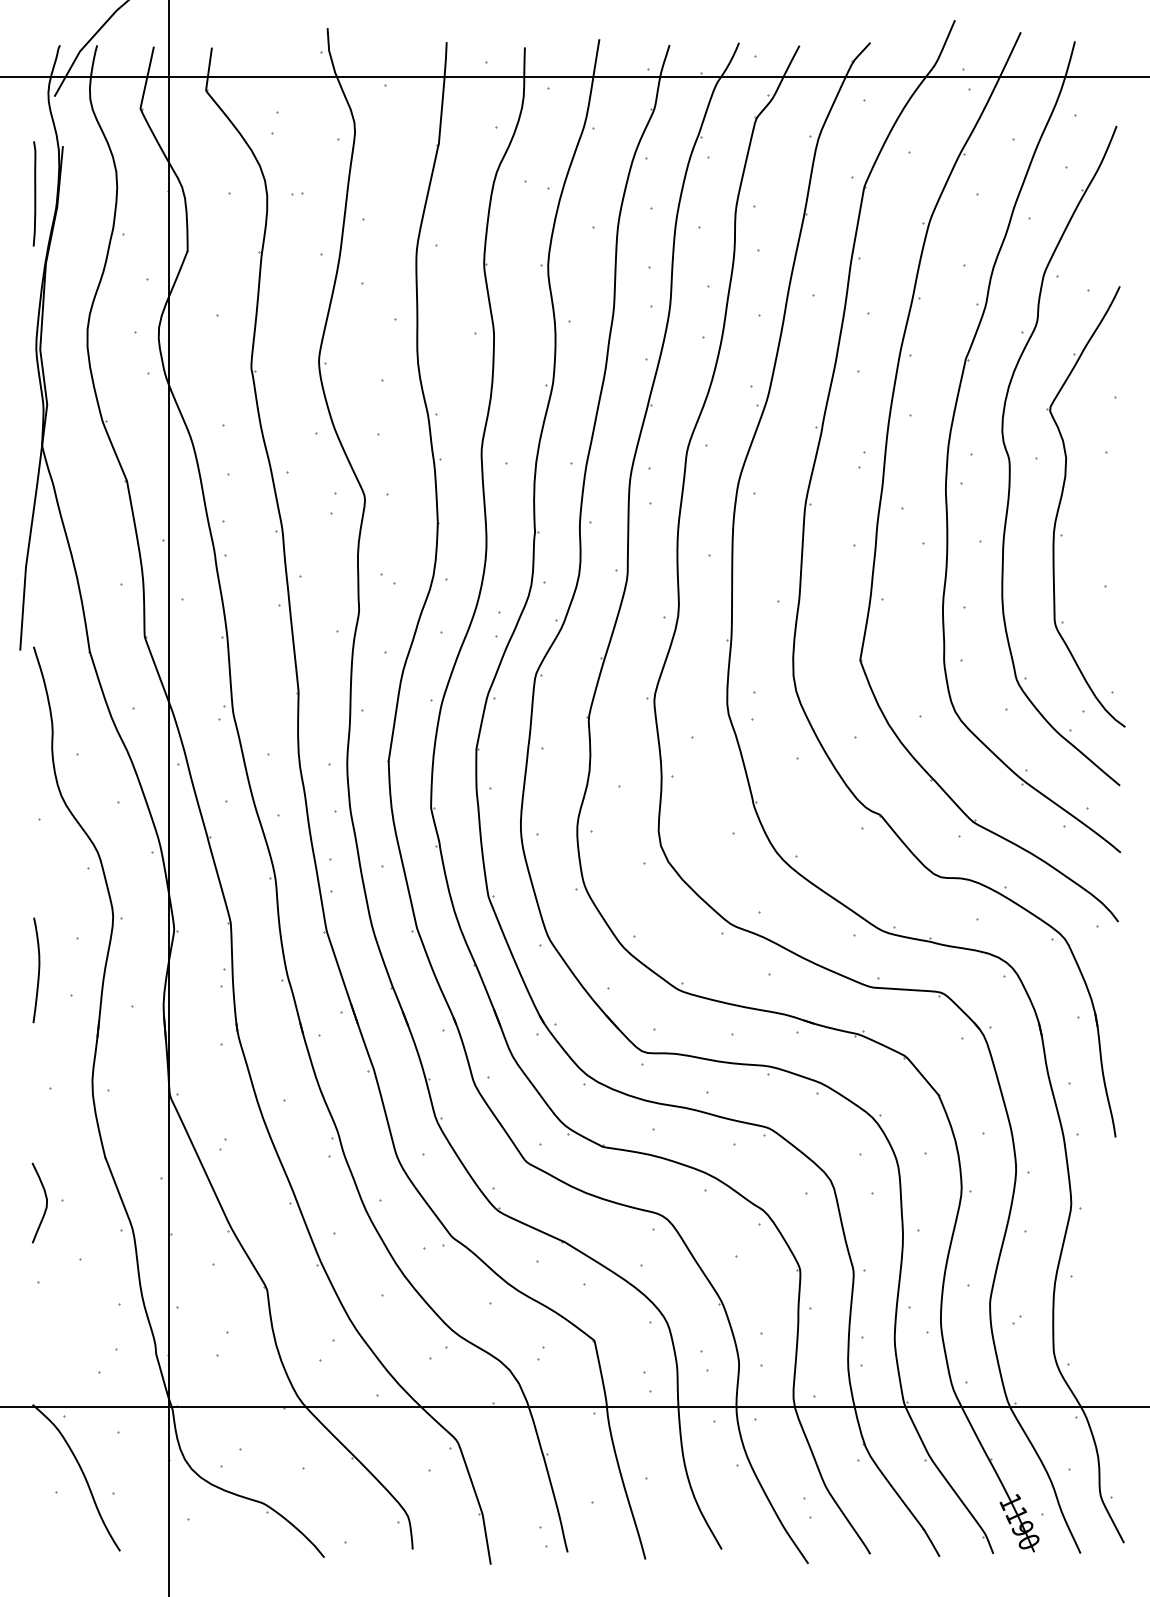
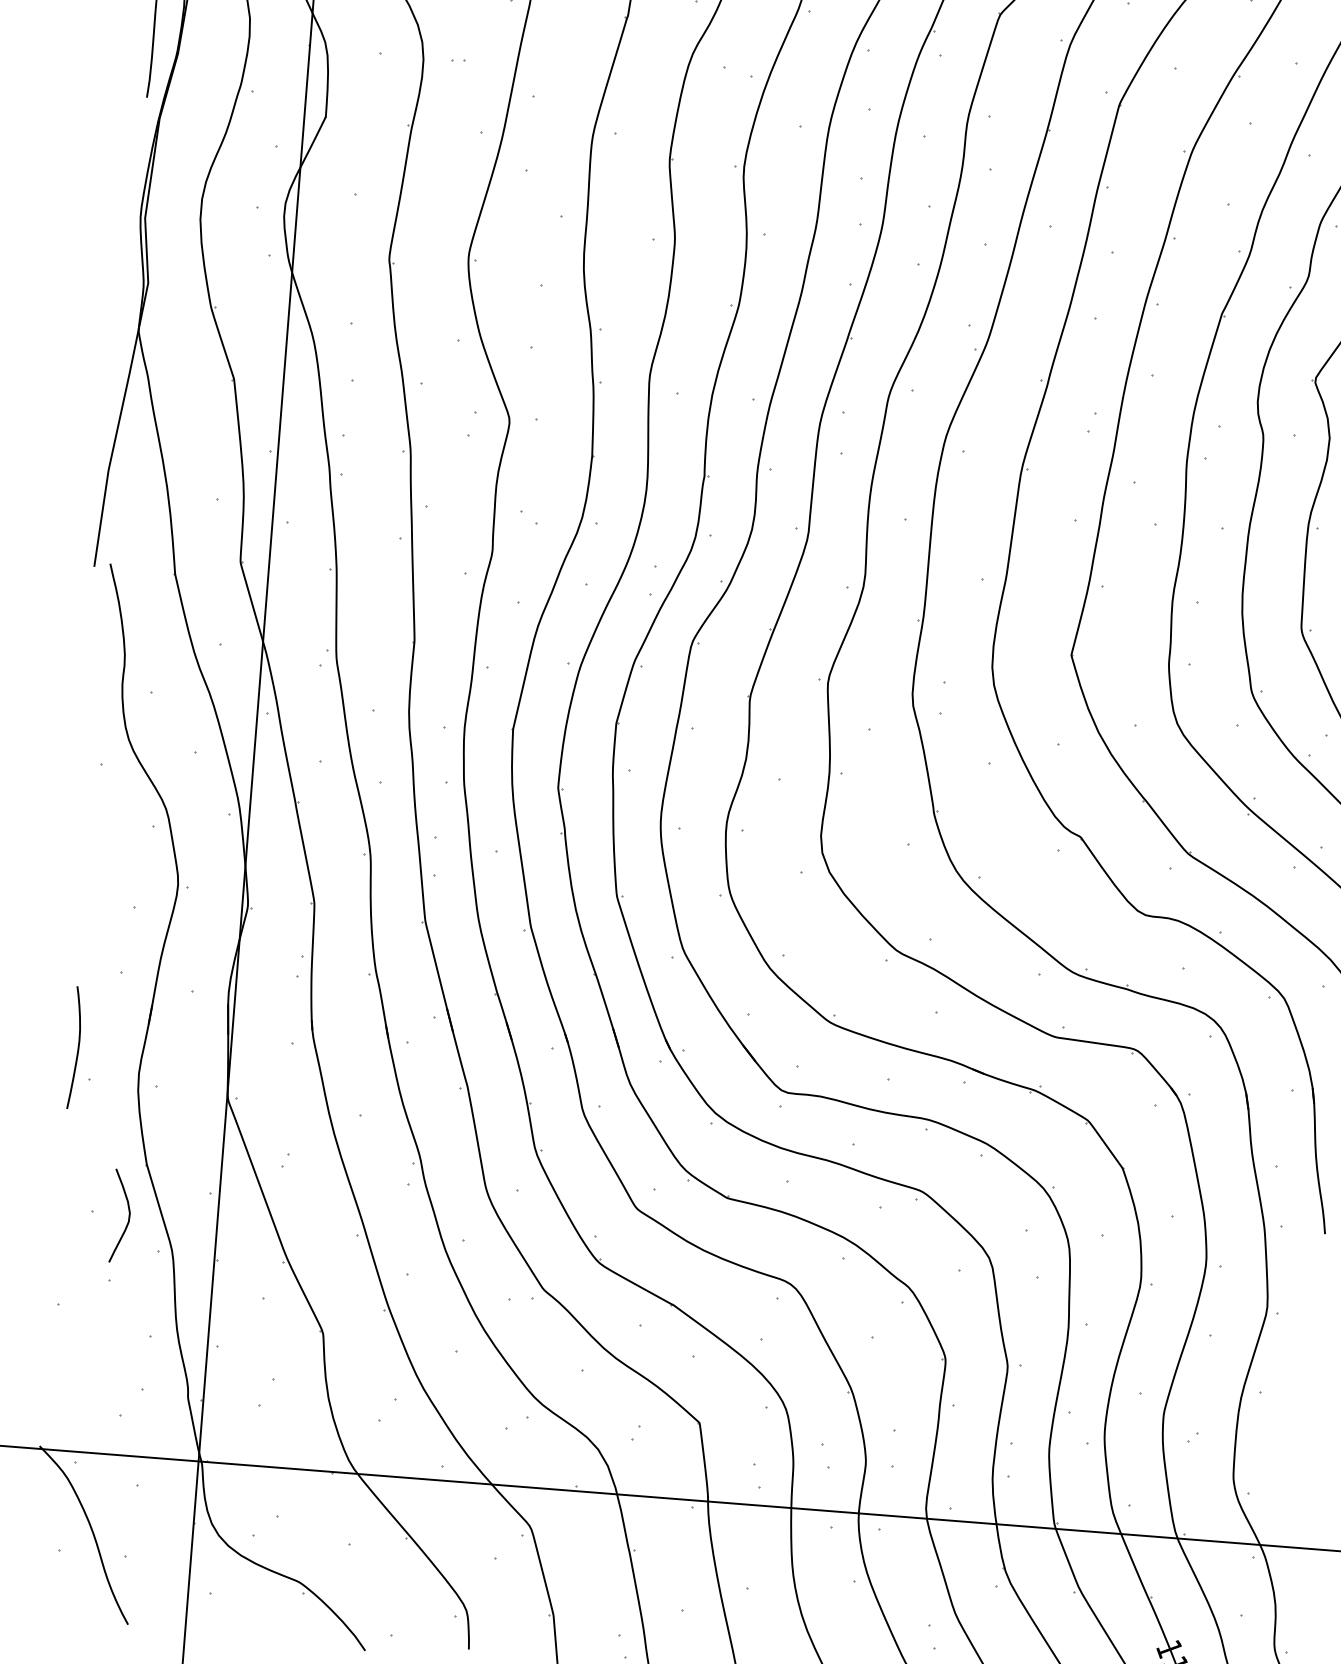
curve: (38, 970) -> (77, 1048), moved
curve: (45, 1205) -> (127, 1219), moved

